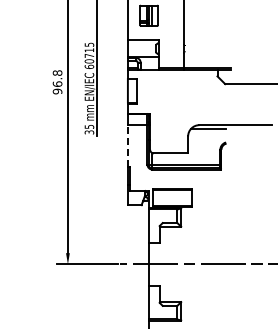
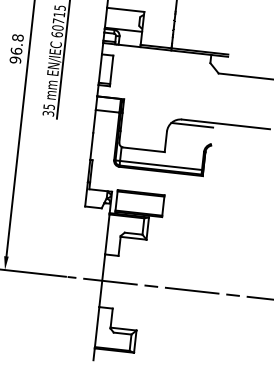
line: (127, 145) -> (92, 134), dashed -> solid

